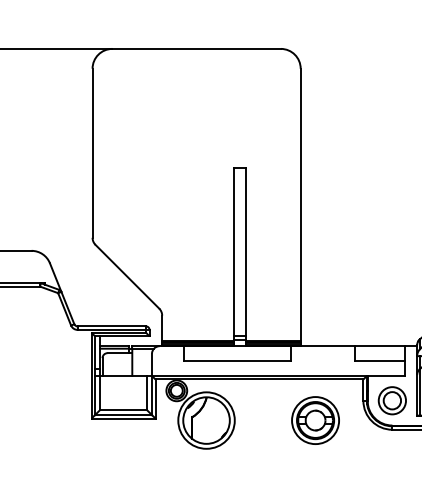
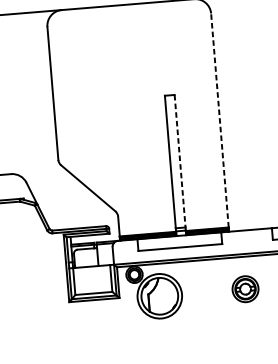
line: (300, 204) -> (219, 120), solid -> dashed
line: (246, 252) -> (180, 161), solid -> dashed
part: (315, 420) -> (245, 289), size x0.7

